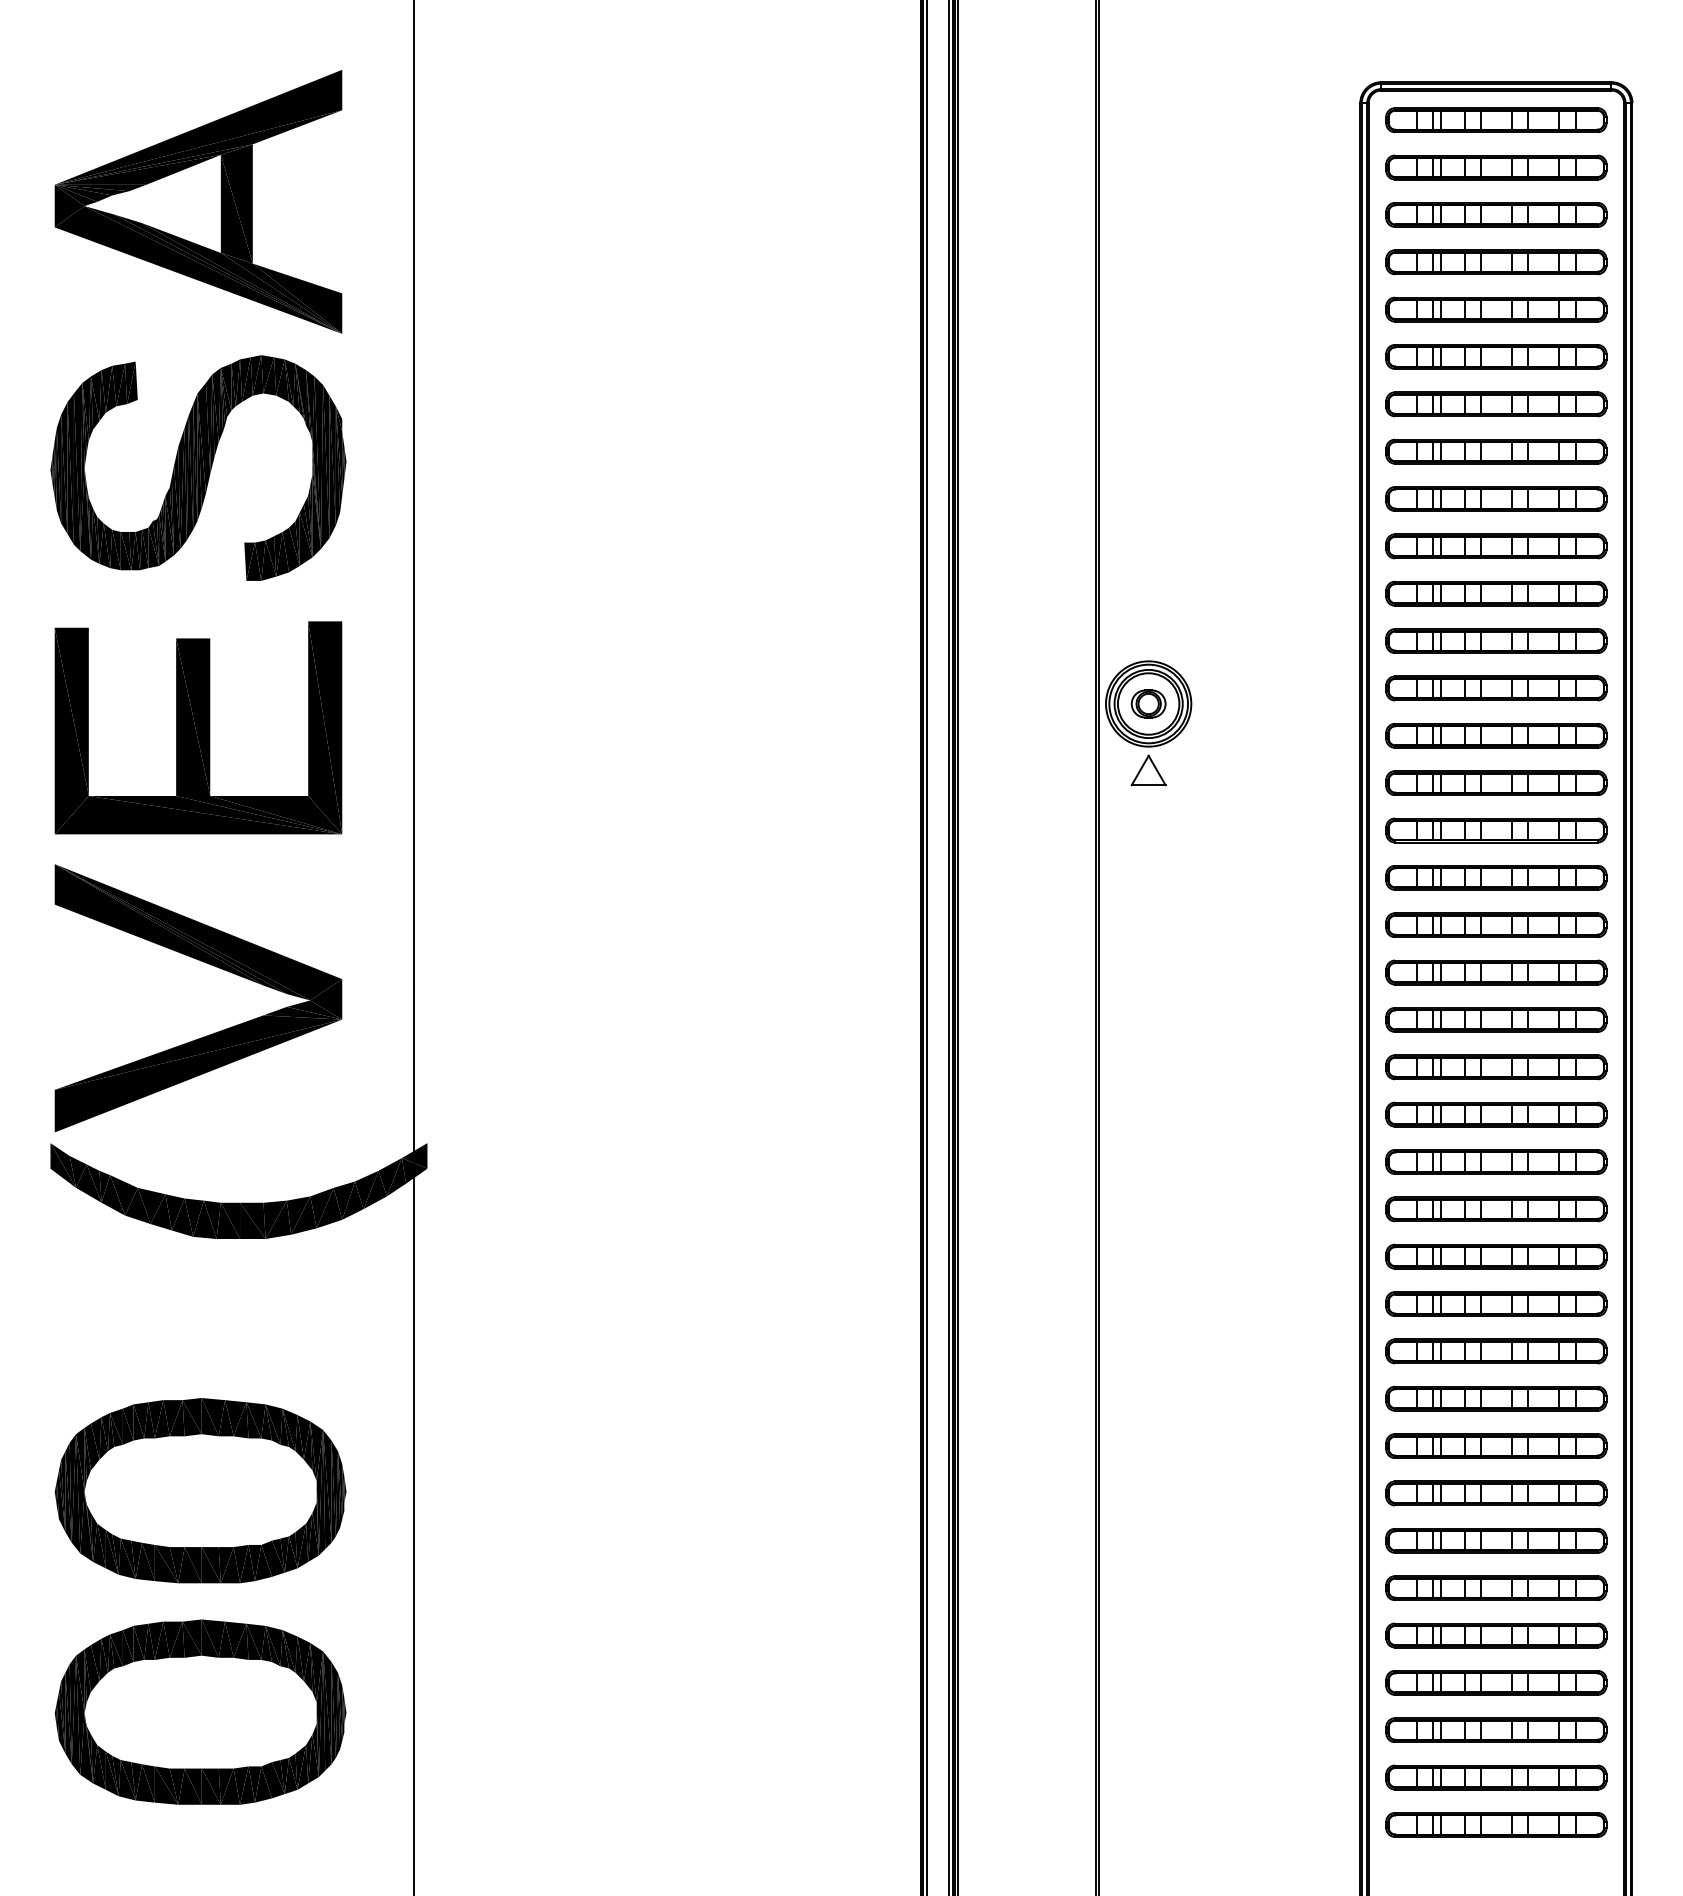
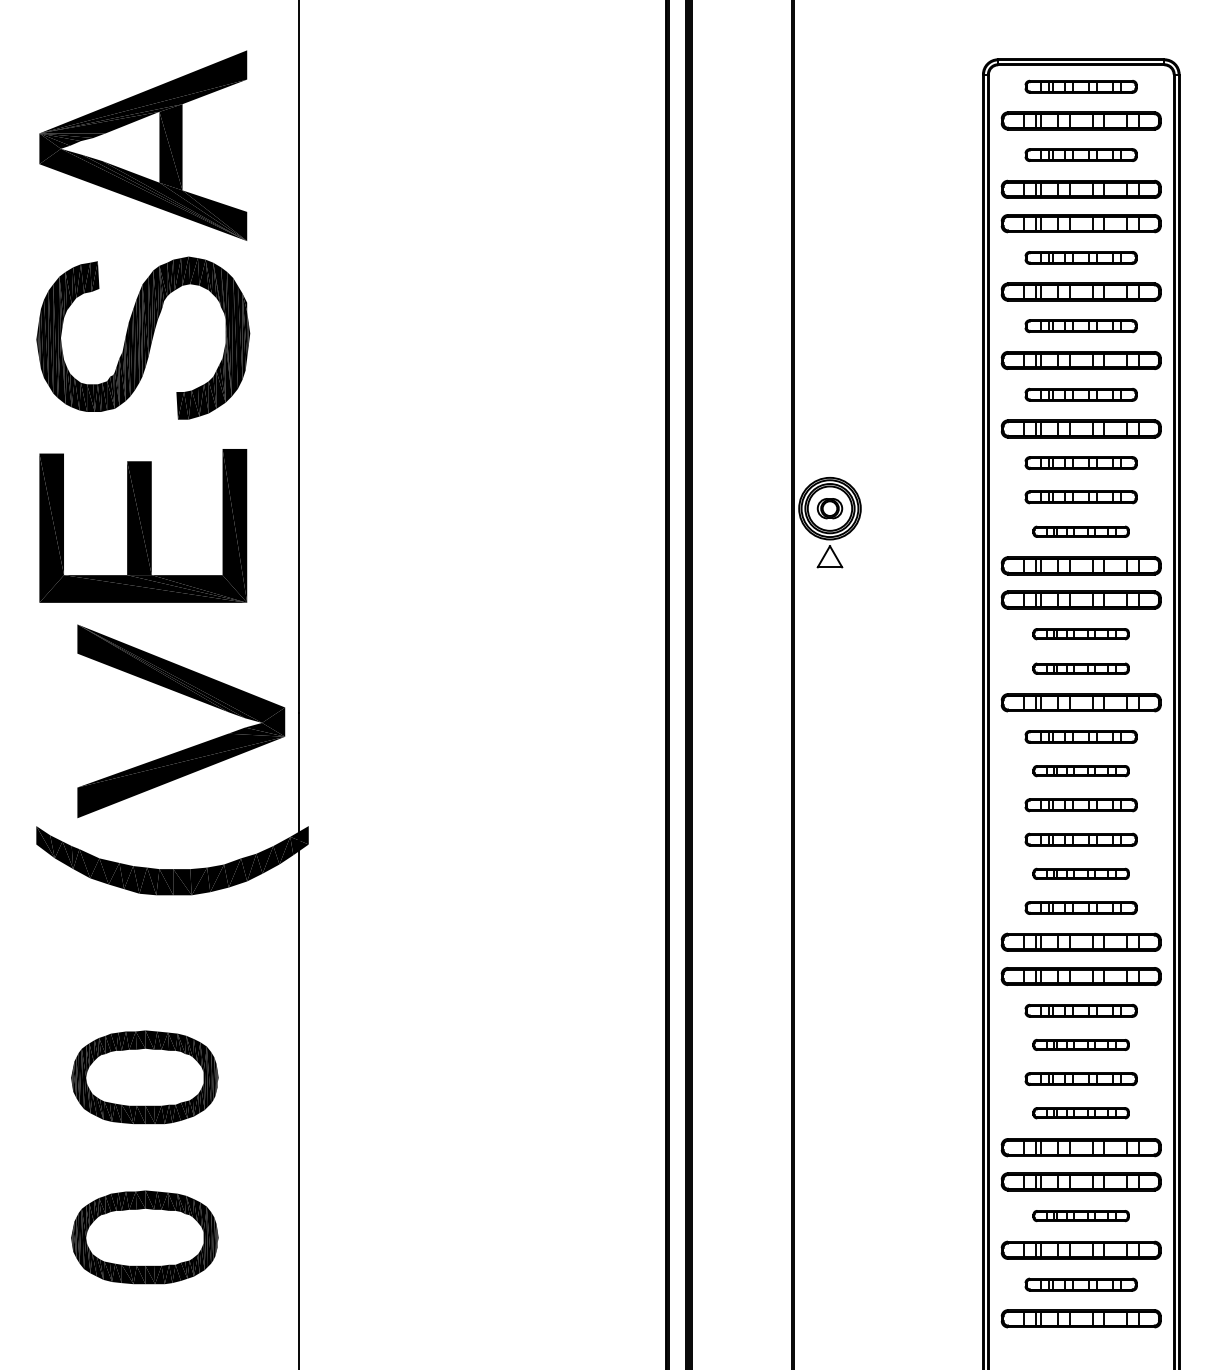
part: (1495, 119) -> (1080, 86), size x0.7
part: (1495, 213) -> (1080, 154), size x0.7
part: (1495, 356) -> (1080, 257), size x0.7
part: (1495, 450) -> (1080, 325), size x0.7
part: (1495, 546) -> (1080, 394), size x0.7
part: (1495, 640) -> (1080, 462), size x0.7
part: (1495, 687) -> (1080, 496), size x0.7
part: (1495, 735) -> (1080, 531), size x0.6
part: (1495, 876) -> (1080, 633), size x0.6
part: (1495, 925) -> (1080, 668), size x0.6
part: (209, 965) -> (189, 697), moved
part: (1495, 1019) -> (1080, 736), size x0.7
part: (1495, 1066) -> (1080, 770), size x0.6
part: (1495, 1113) -> (1080, 804), size x0.7
part: (1495, 1161) -> (1080, 839), size x0.7
part: (1495, 1208) -> (1080, 873), size x0.6
part: (1495, 1255) -> (1080, 907), size x0.7
part: (1495, 1398) -> (1080, 1010), size x0.7
part: (1495, 1445) -> (1080, 1044), size x0.6
part: (200, 1491) -> (144, 1077), size x0.7
part: (1495, 1492) -> (1080, 1078), size x0.7
part: (1495, 1539) -> (1080, 1112), size x0.6
part: (1495, 1682) -> (1080, 1215), size x0.6
part: (200, 1712) -> (144, 1237), size x0.7
part: (1495, 1777) -> (1080, 1284), size x0.7

